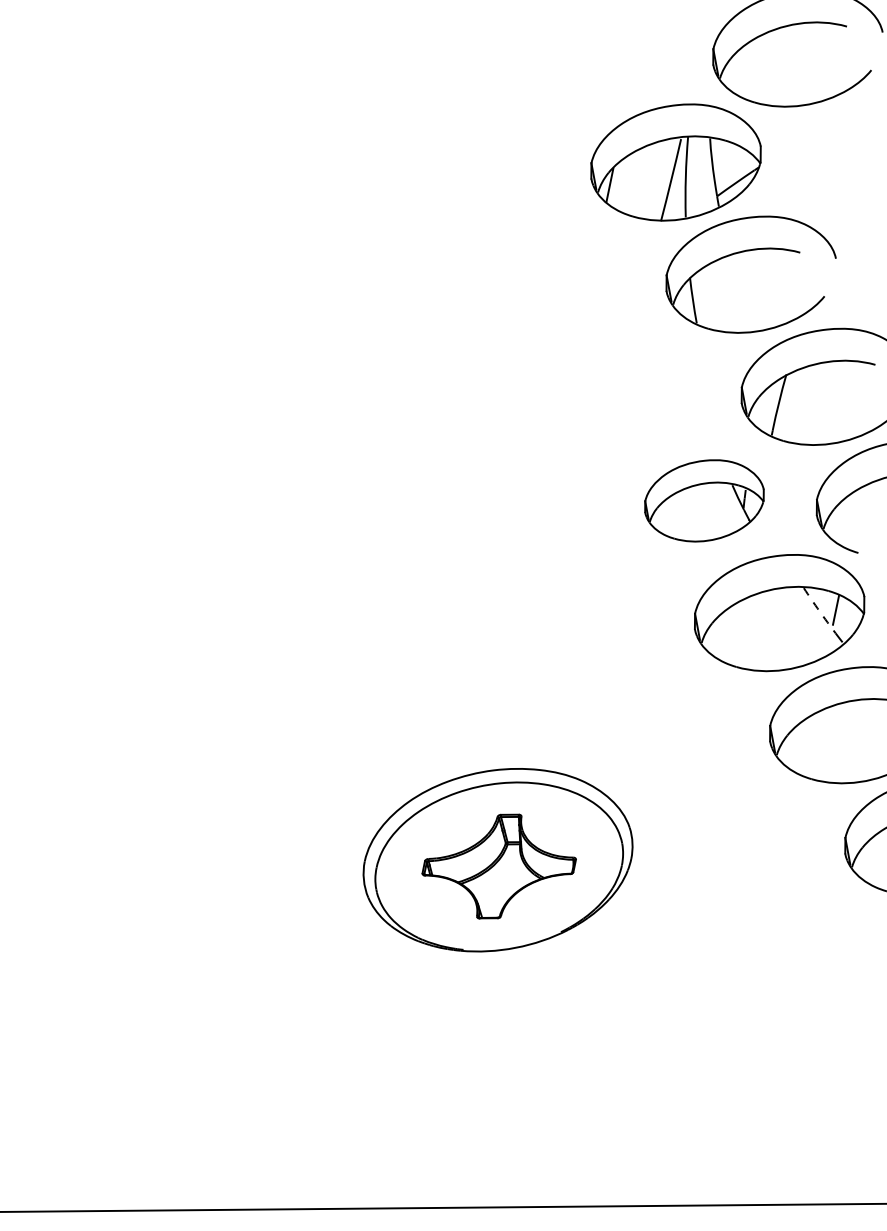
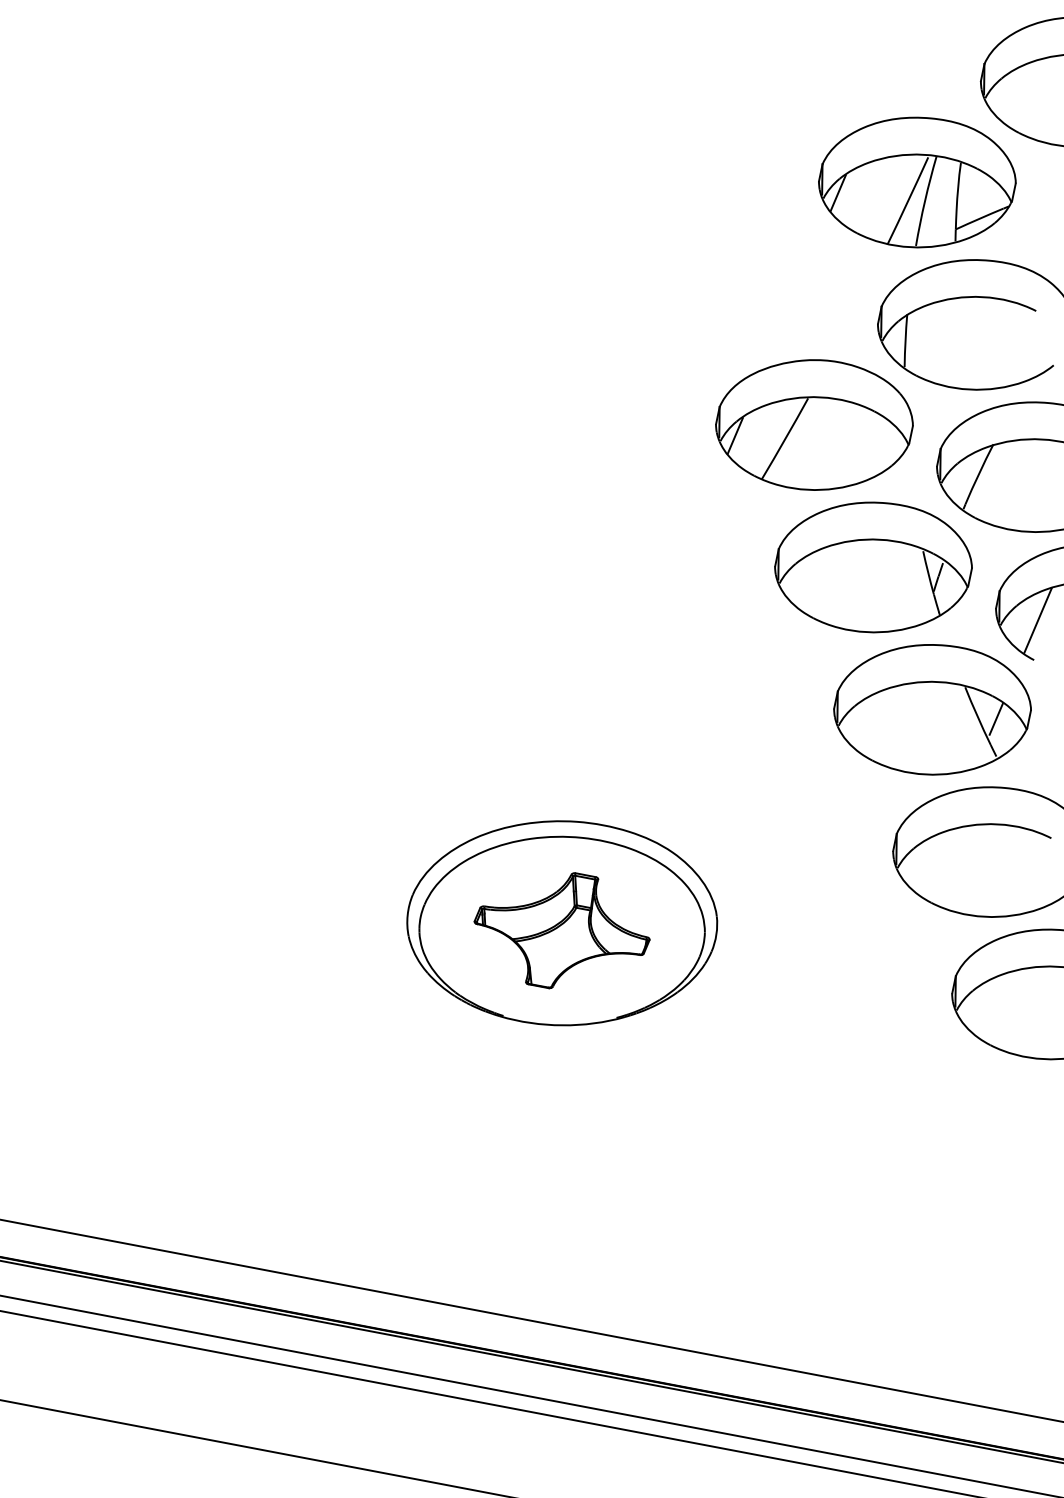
part: (629, 388) -> (814, 424), added
part: (704, 500) -> (873, 567), size x1.43
line: (854, 518) -> (1037, 620), added
arc: (819, 611) -> (977, 716), dashed -> solid

